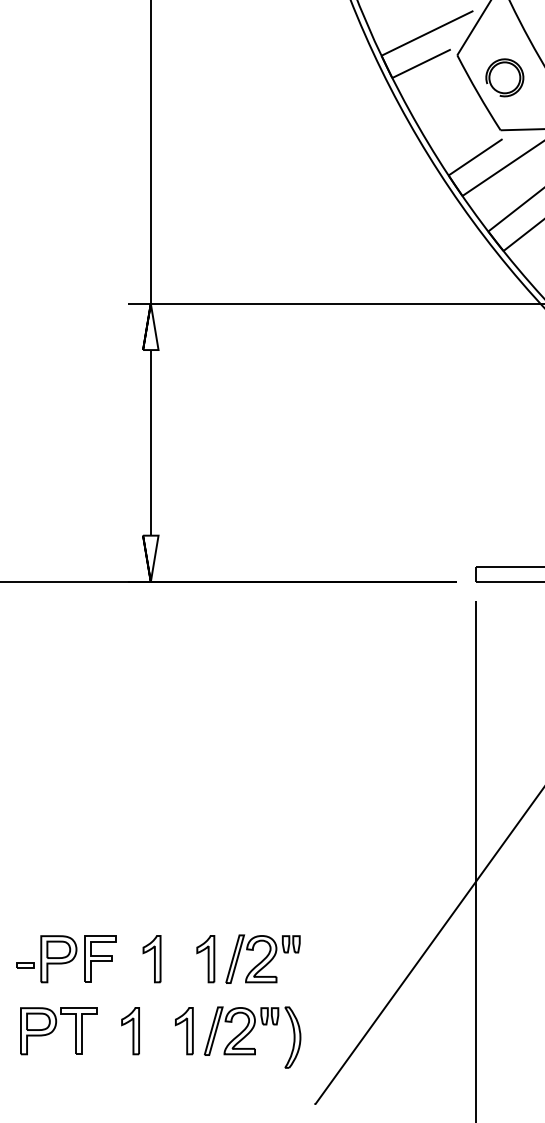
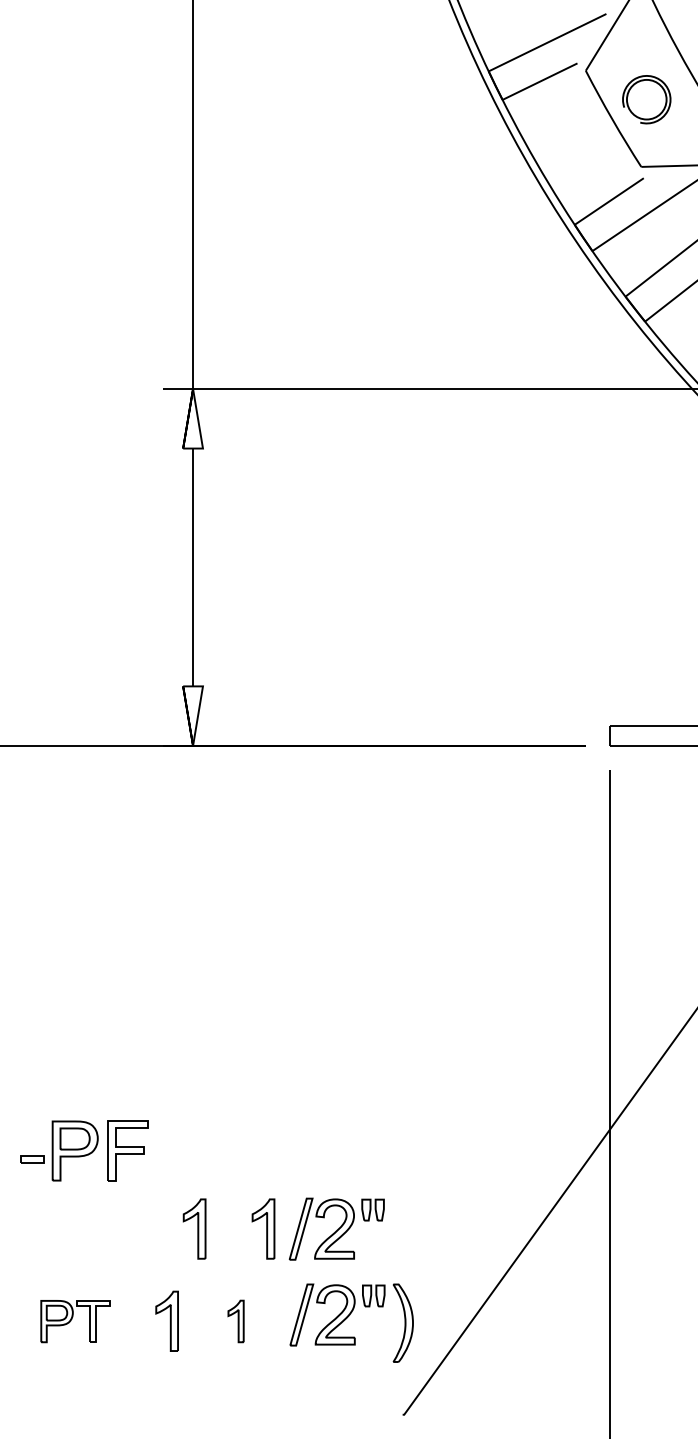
part: (66, 959) -> (85, 1151), moved
part: (58, 1031) -> (74, 1321), size x0.7
part: (184, 1031) -> (236, 1321), size x0.7
part: (252, 1037) -> (351, 1323), moved

